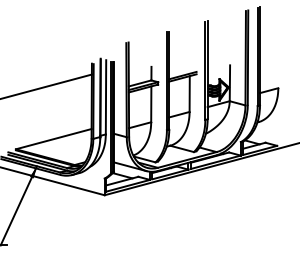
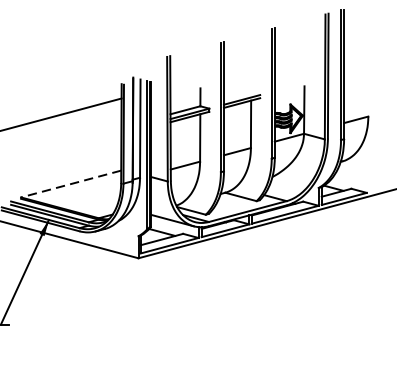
line: (53, 139) -> (70, 184), solid -> dashed

